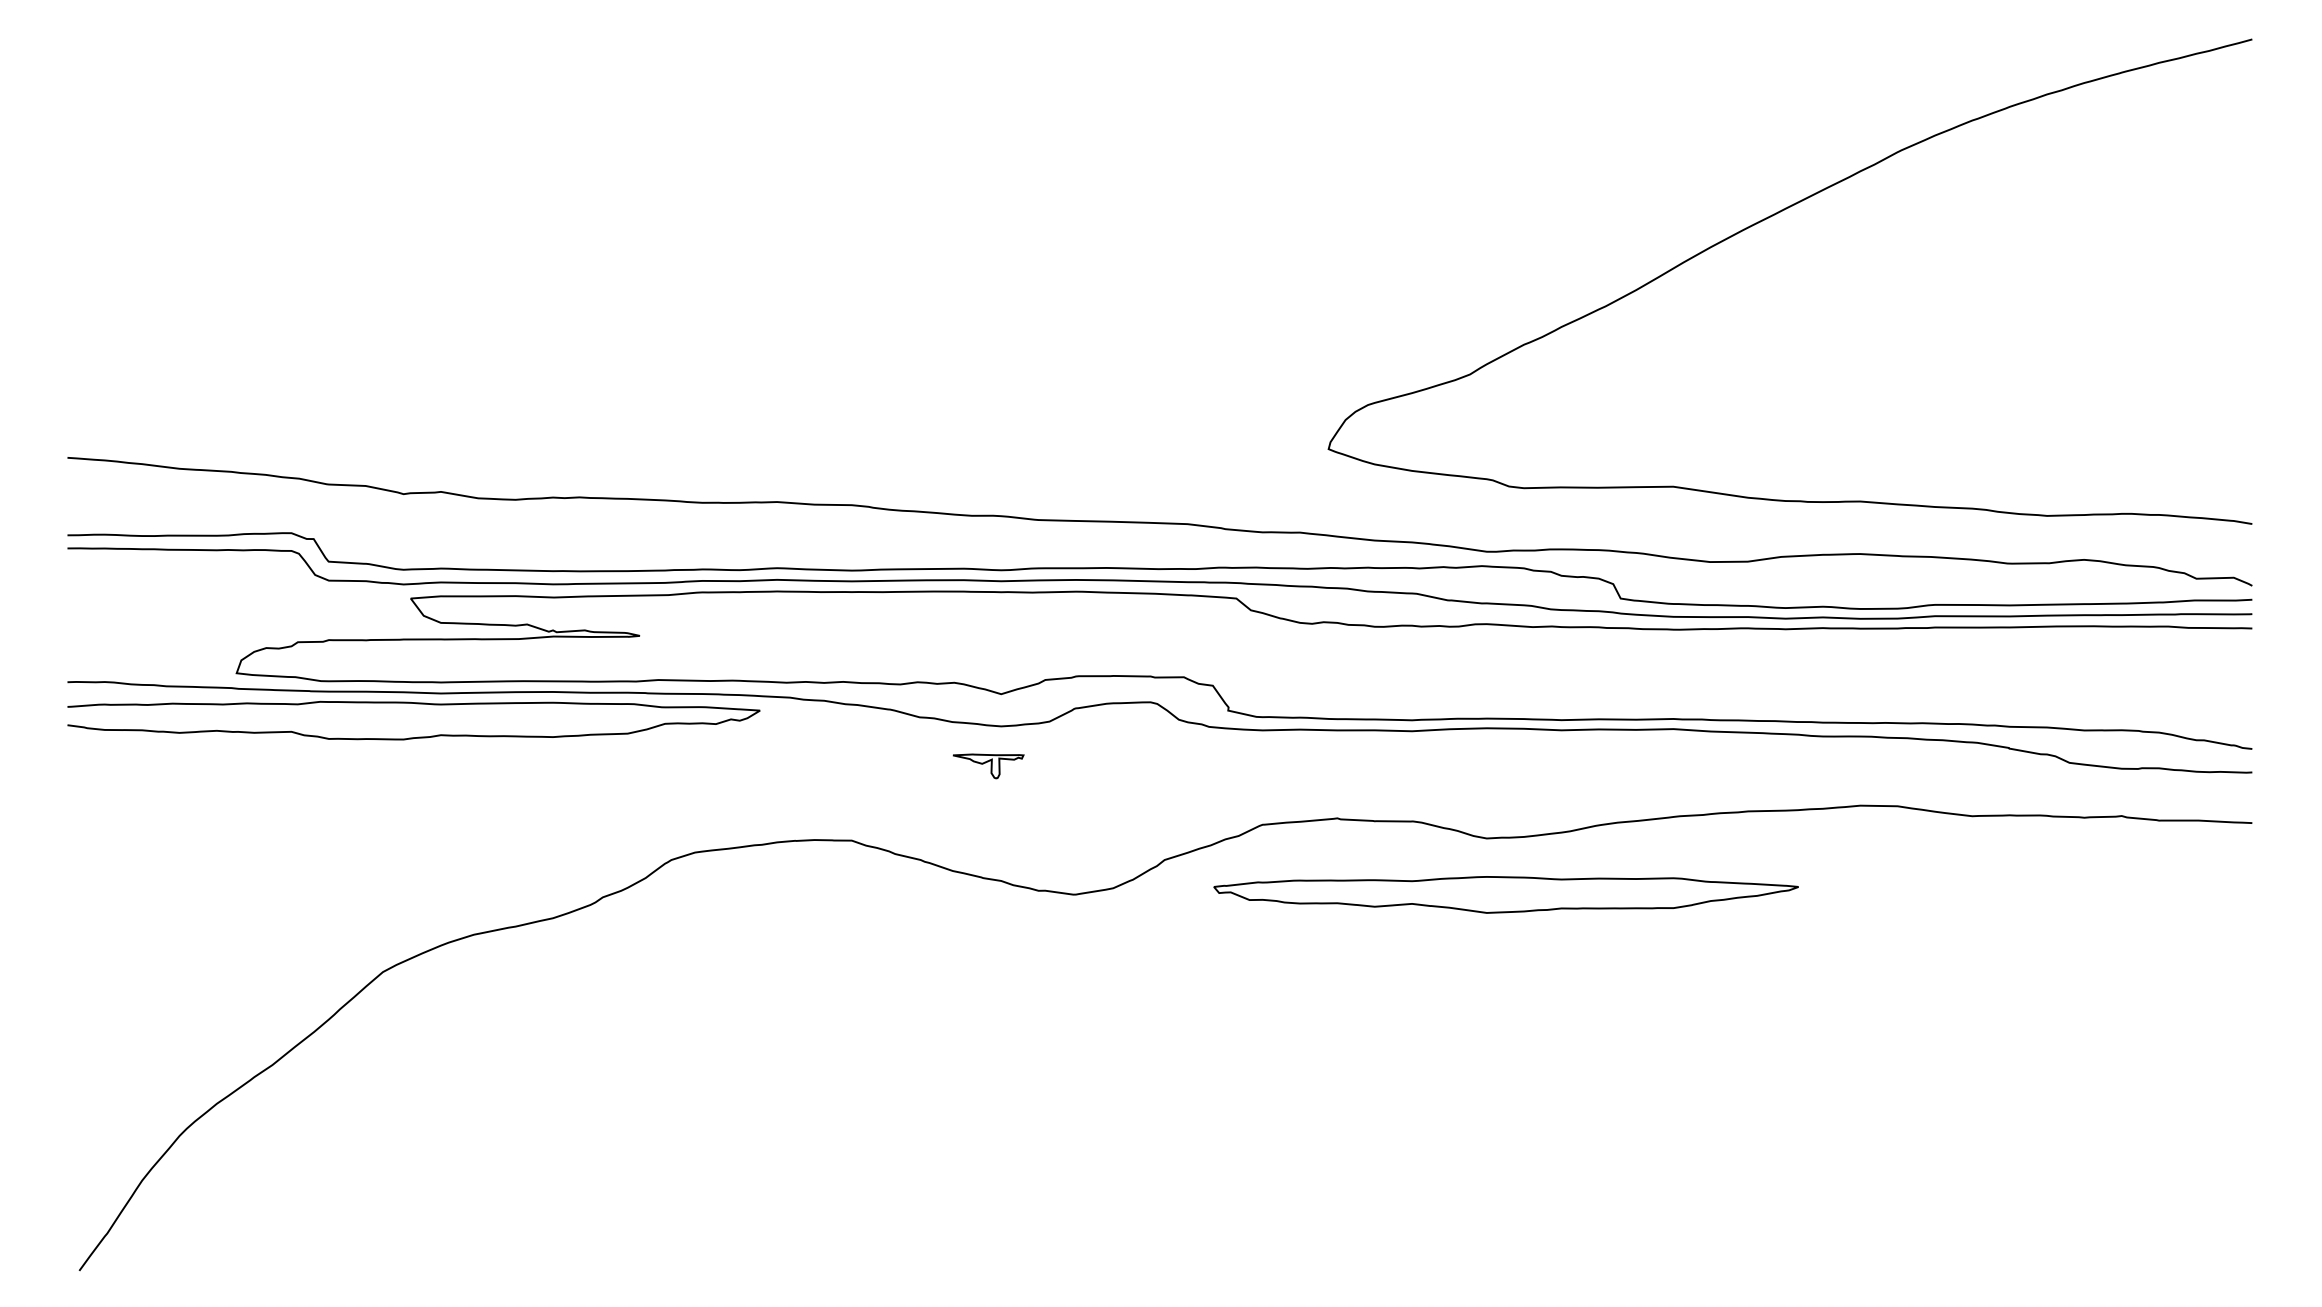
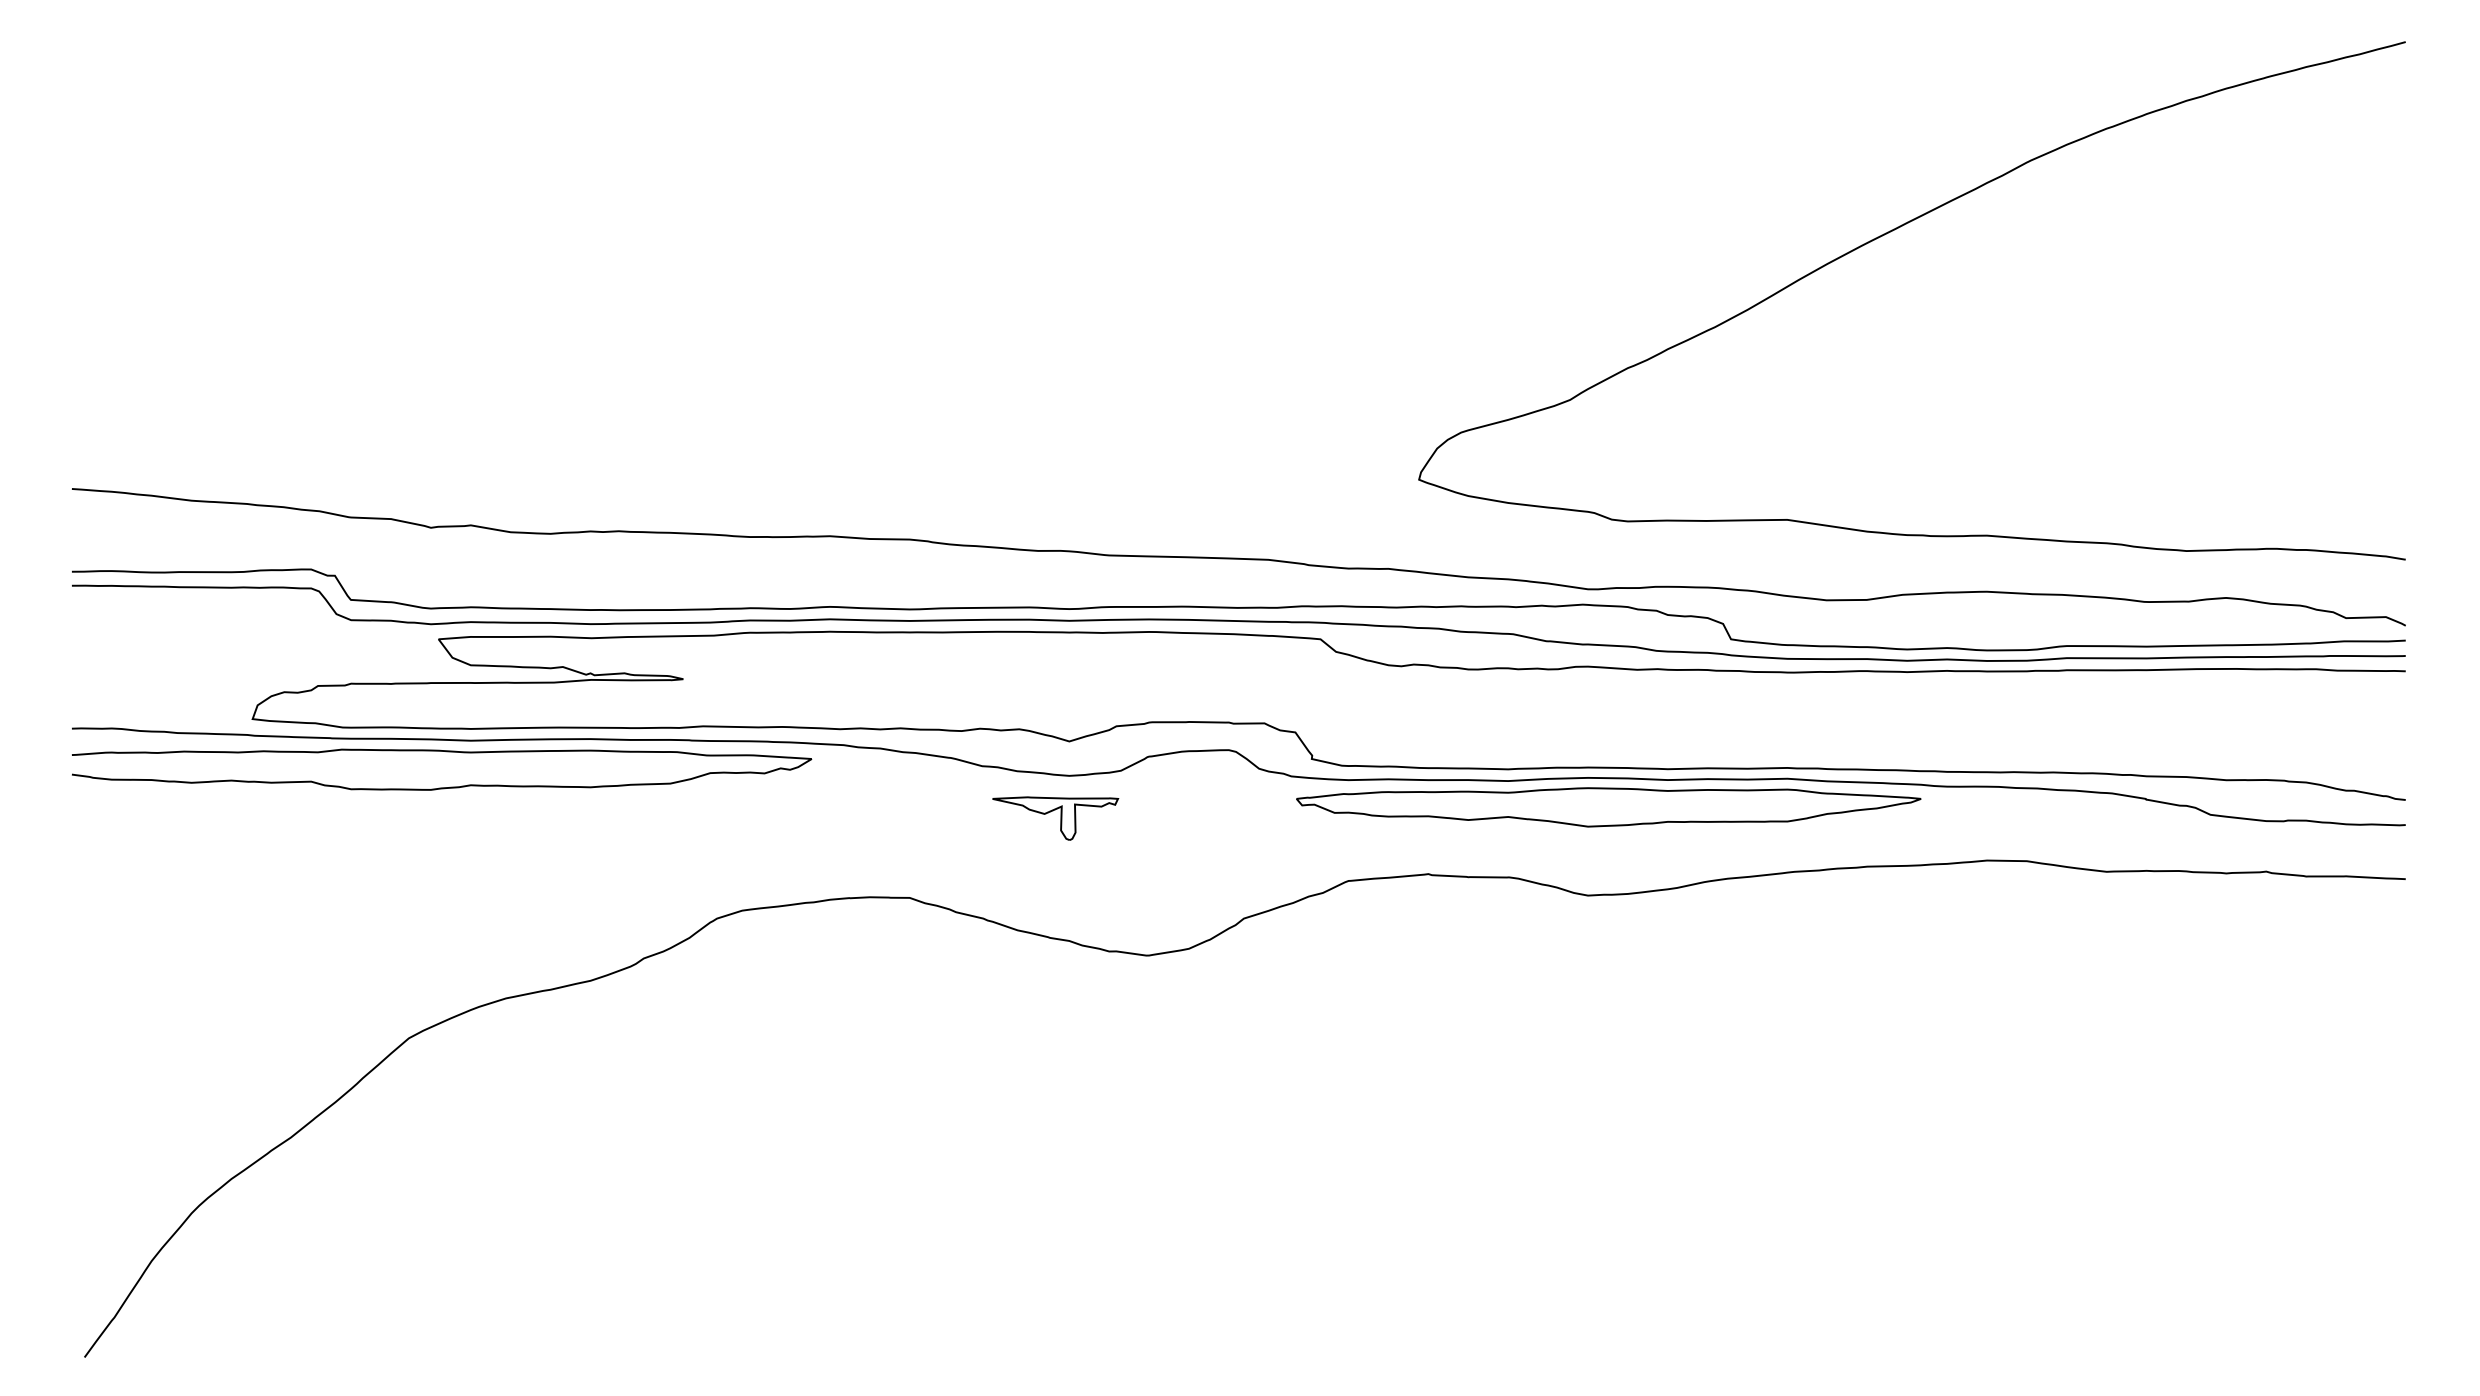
part: (988, 766) -> (1055, 818), size x1.67
part: (1505, 894) -> (1607, 806), moved

